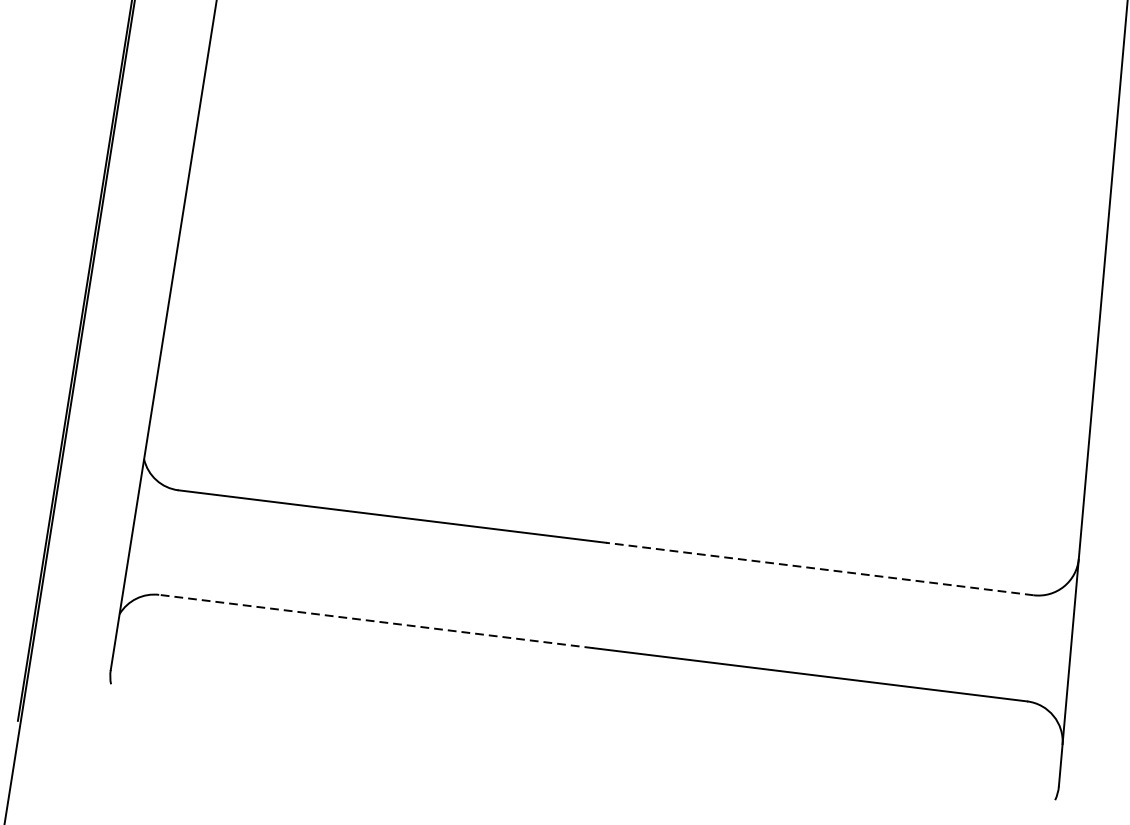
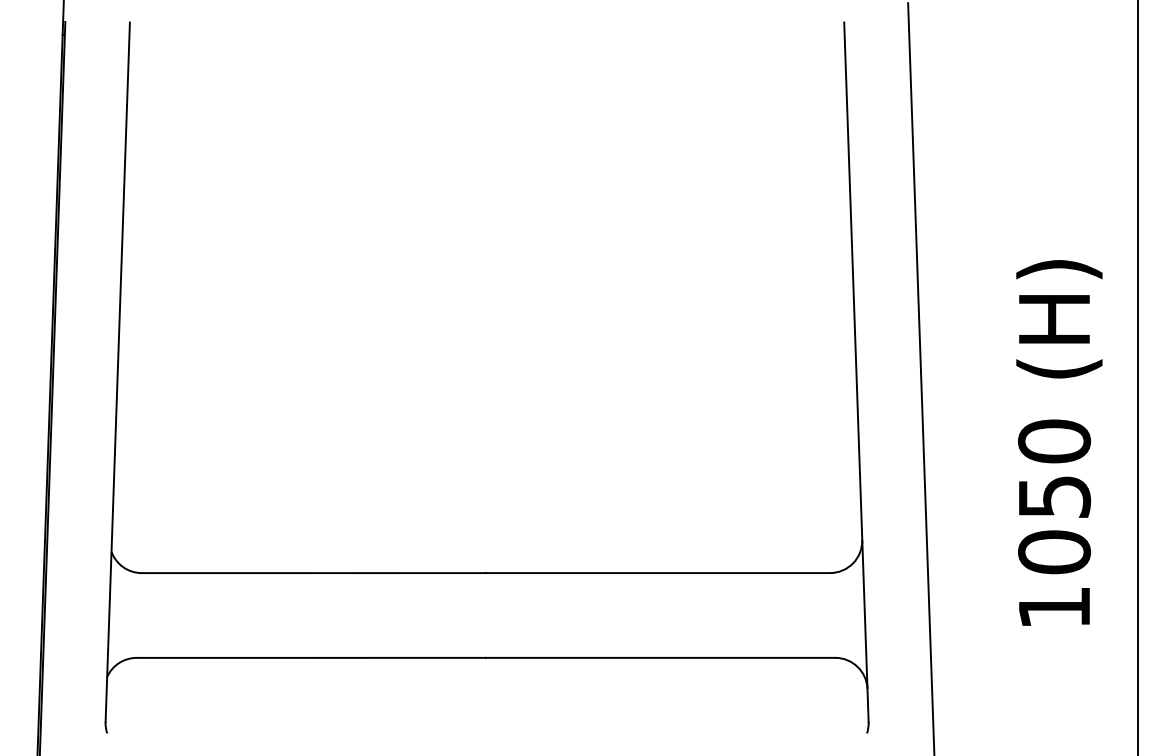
line: (819, 569) -> (657, 573), dashed -> solid
line: (376, 621) -> (311, 657), dashed -> solid

